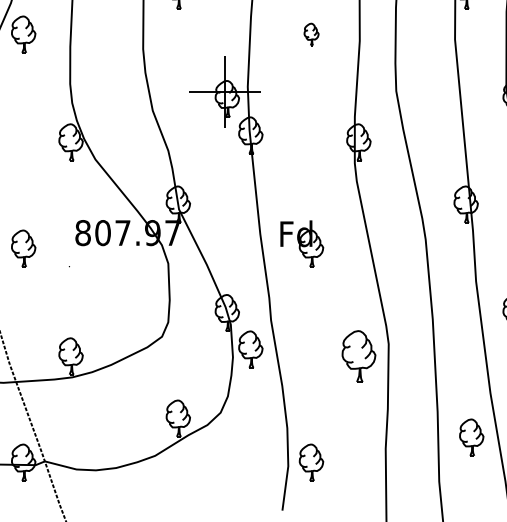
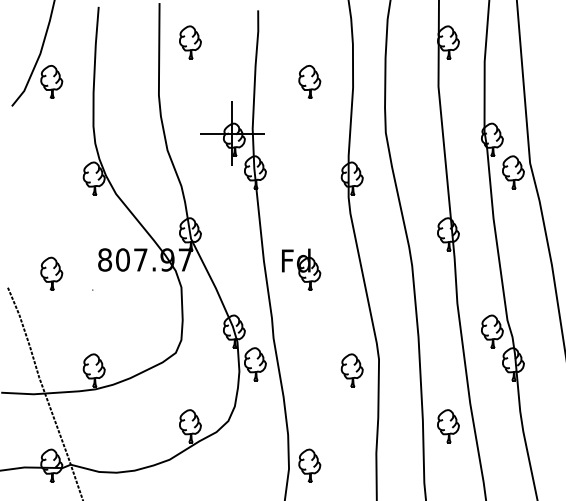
part: (311, 33) -> (309, 81), size x1.67
part: (358, 356) -> (351, 370), size x0.71
part: (471, 437) -> (448, 426), moved

